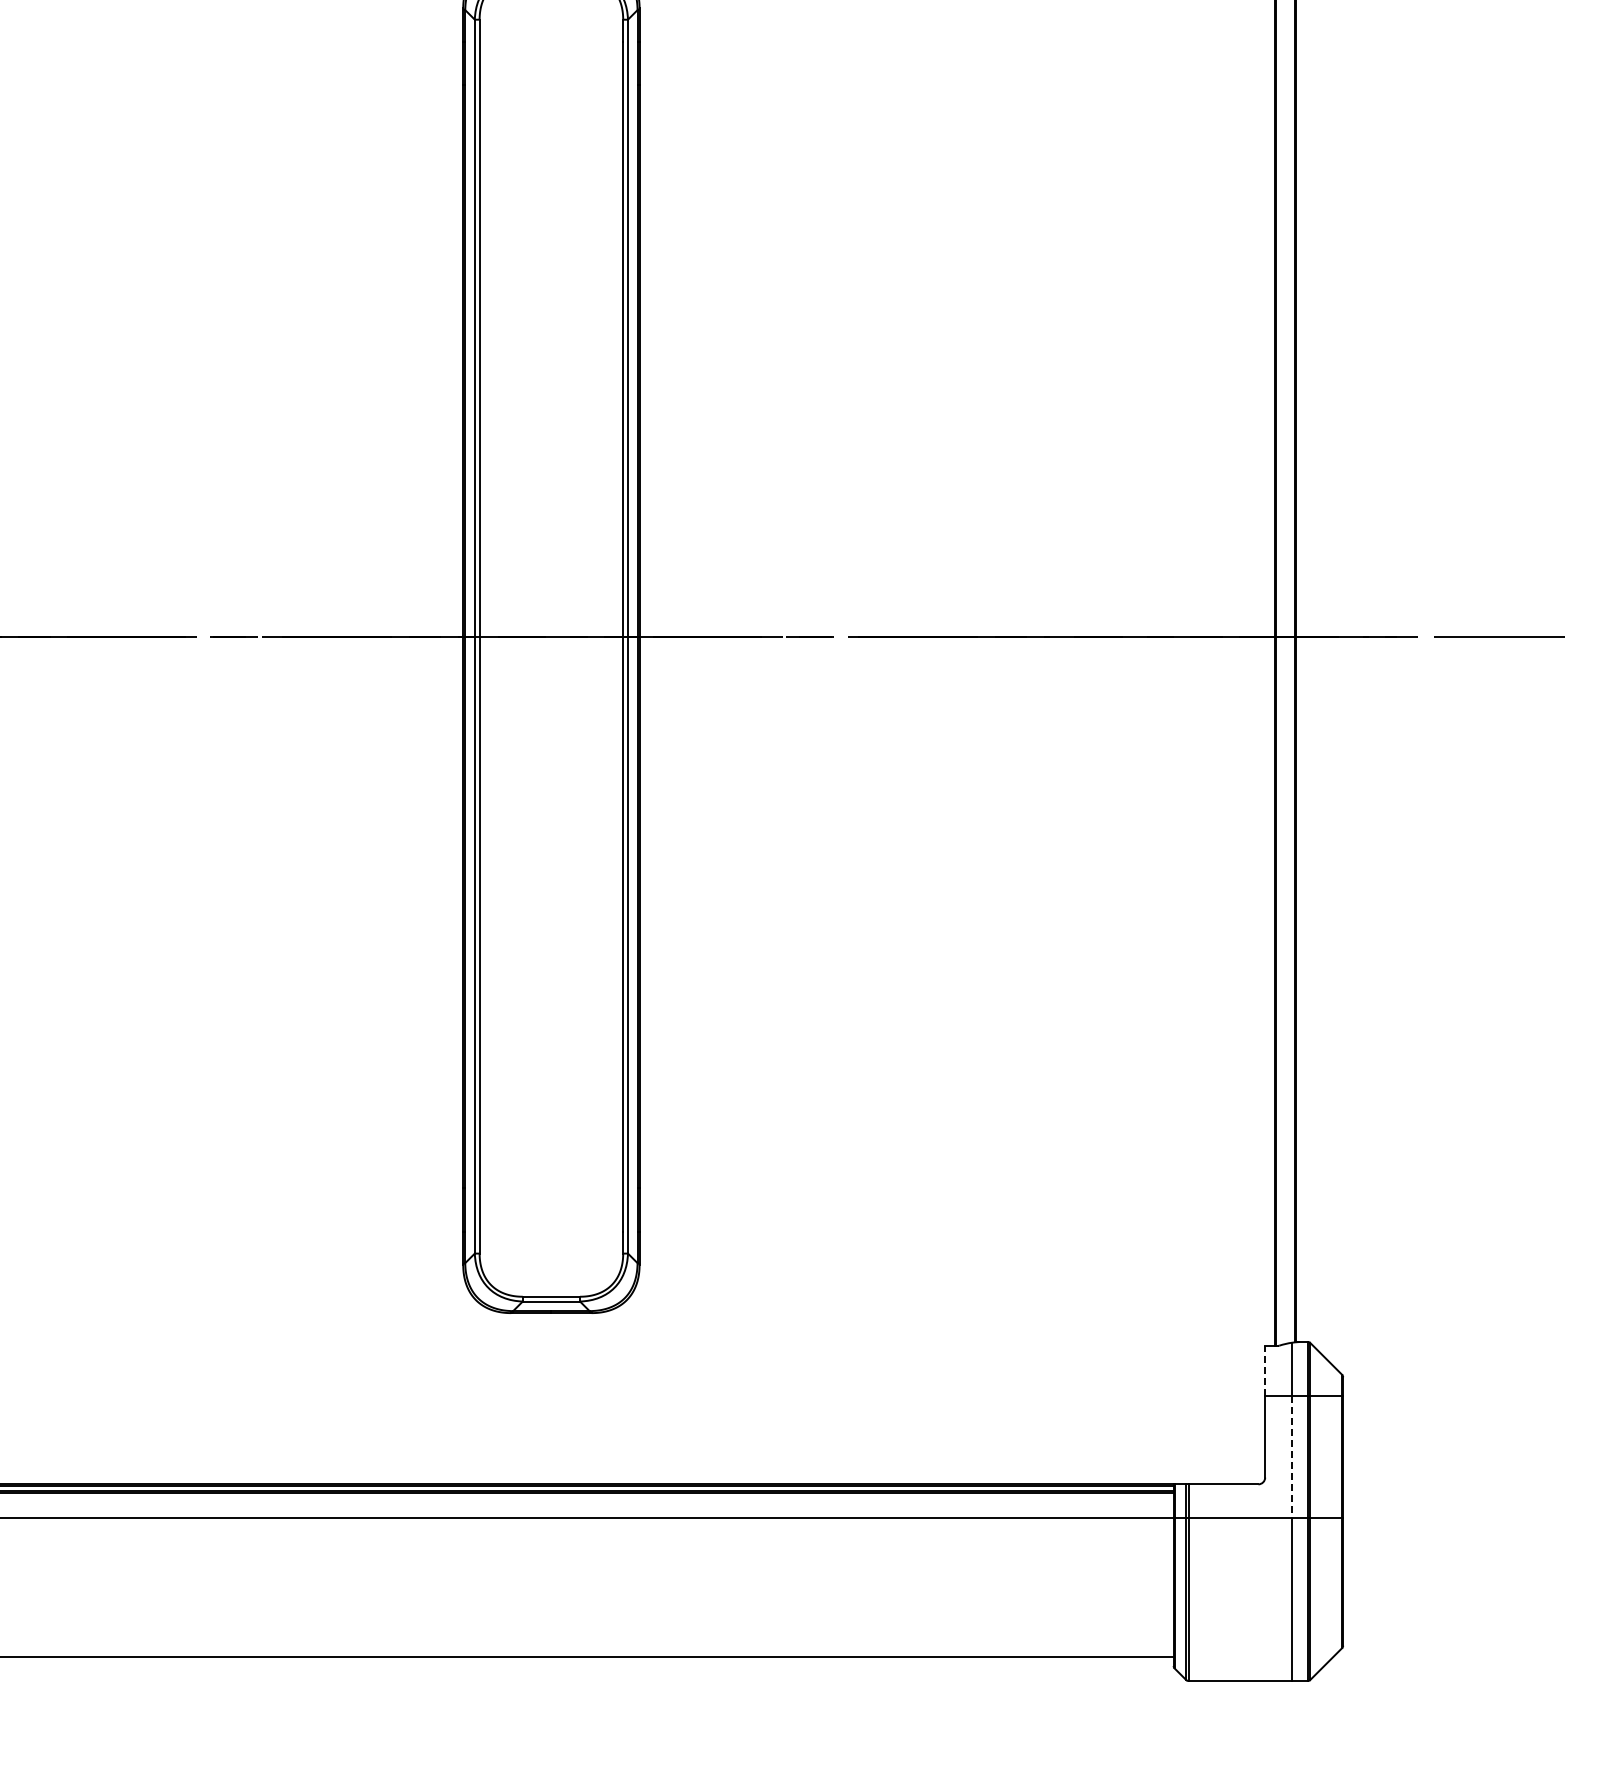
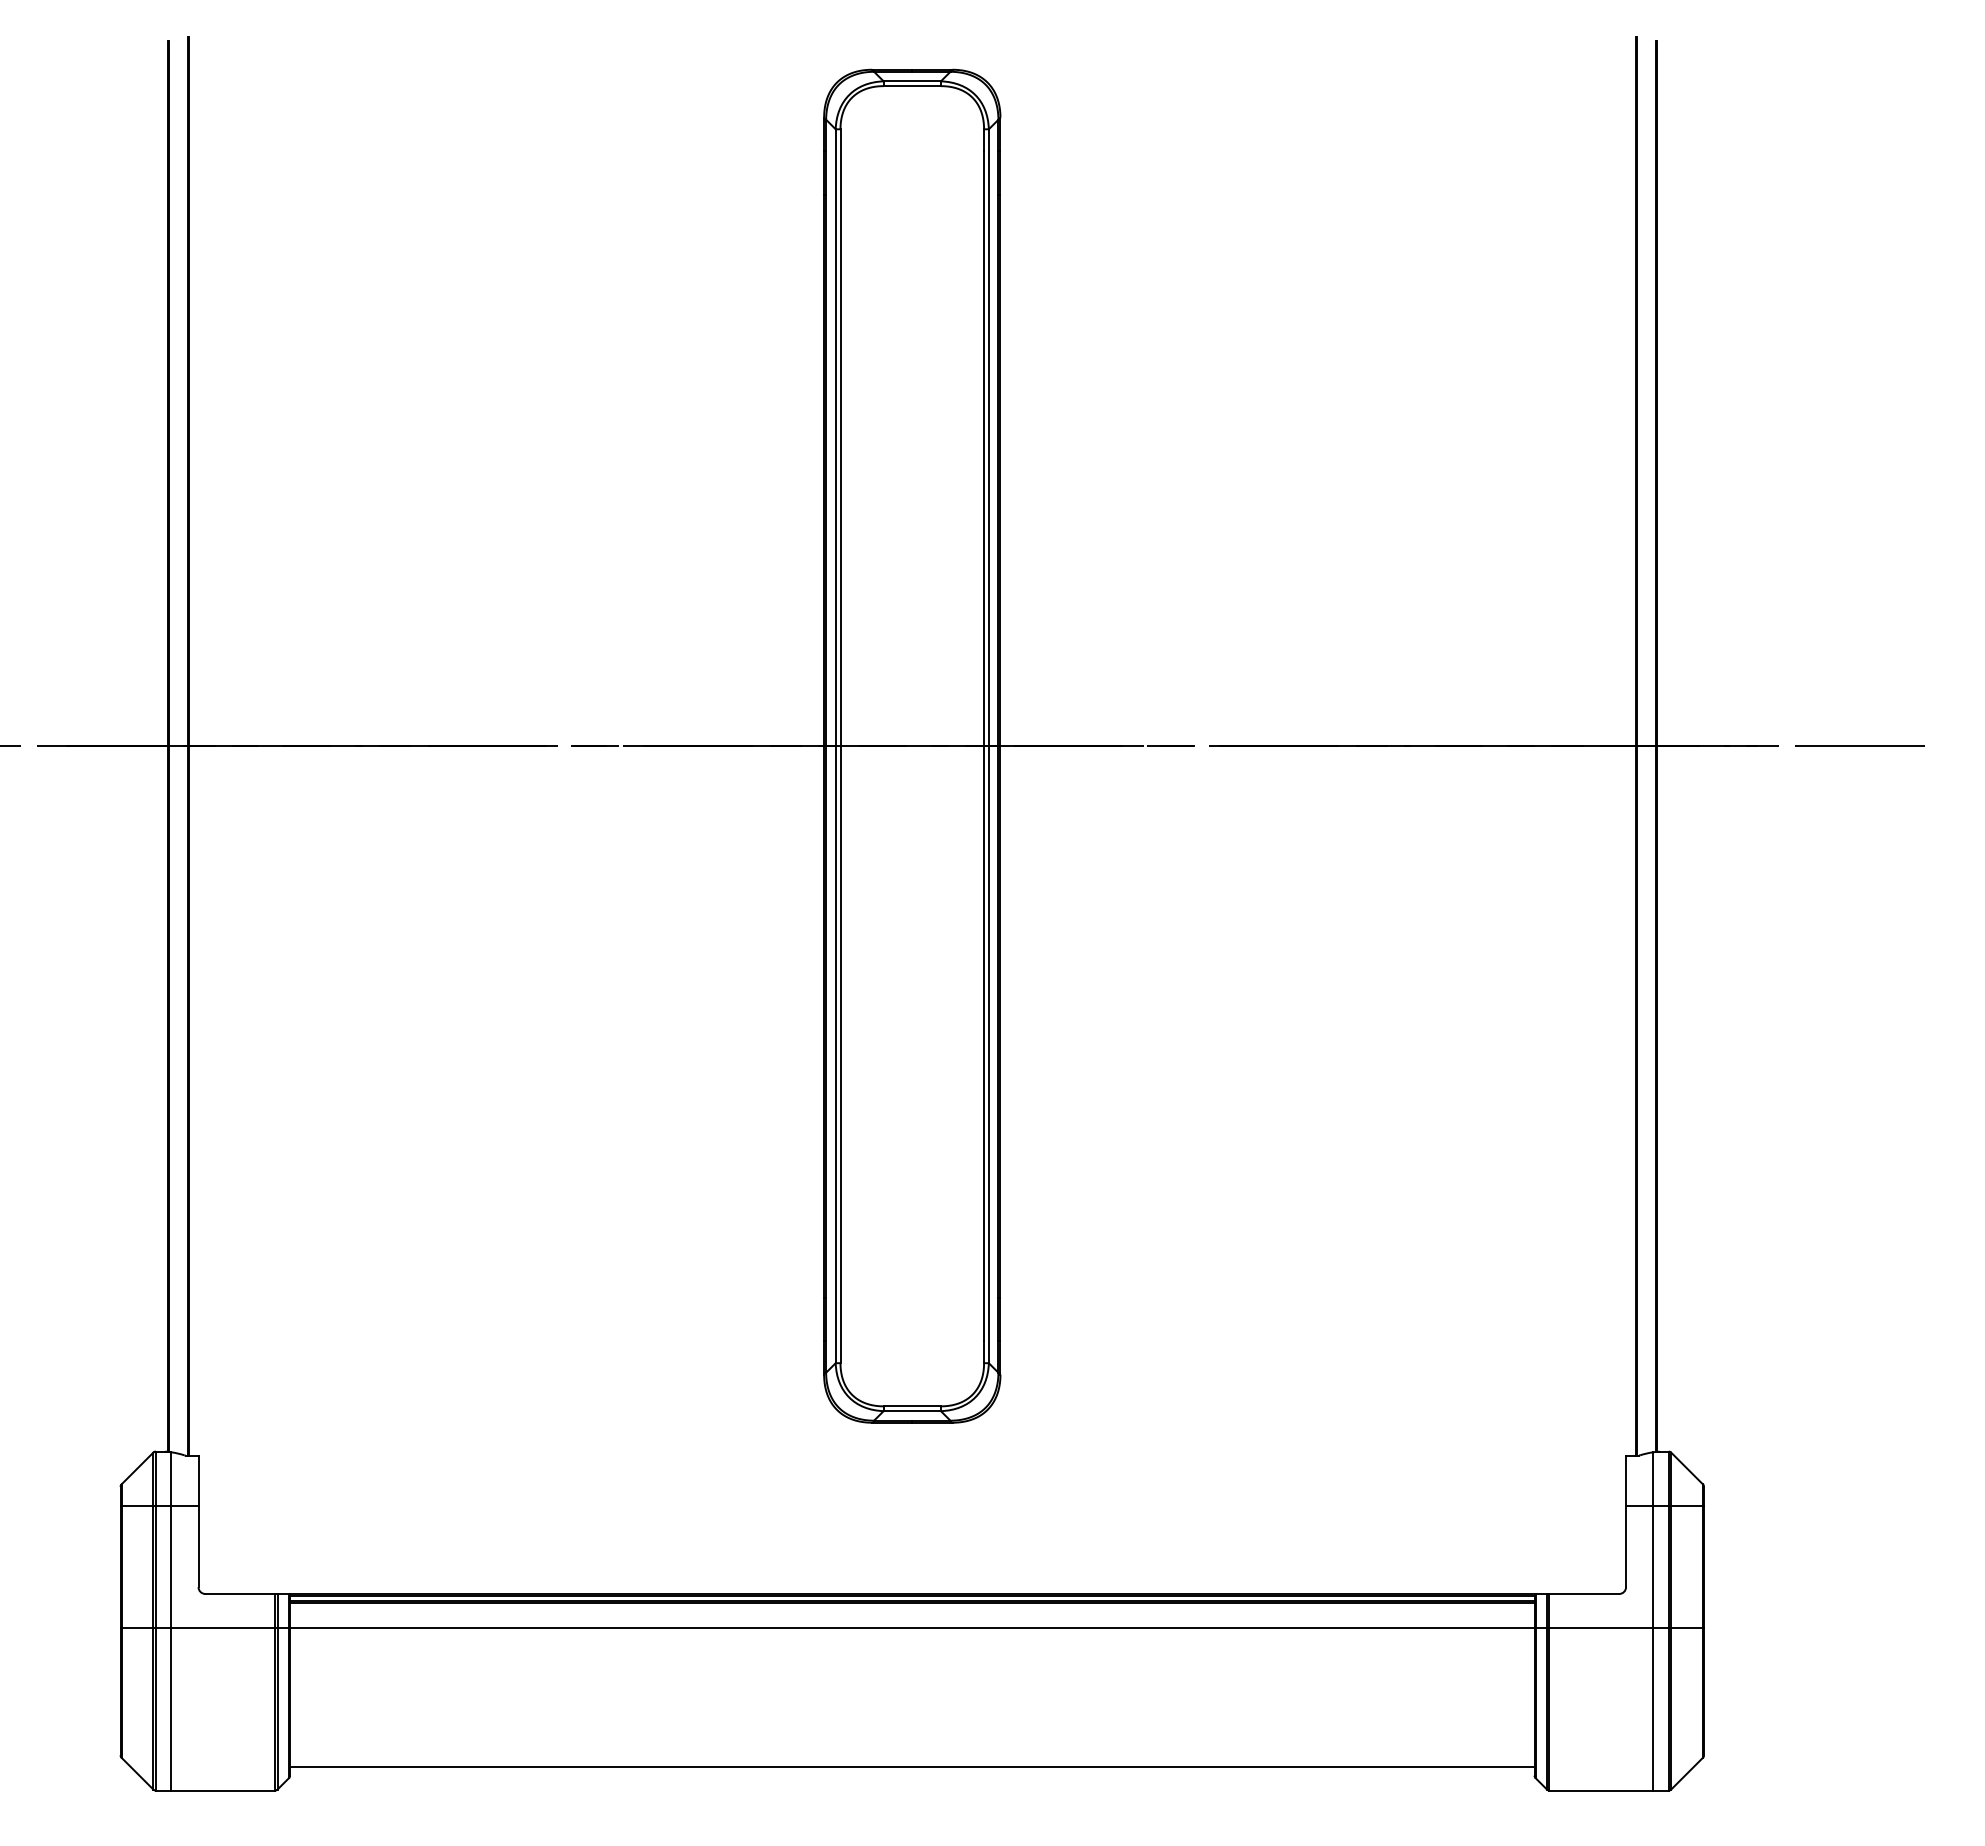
line: (1265, 1370) -> (1626, 1480), dashed -> solid
line: (1292, 1457) -> (1653, 1567), dashed -> solid

